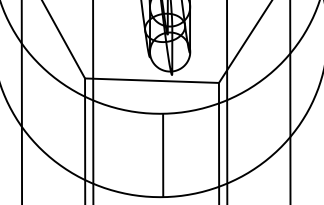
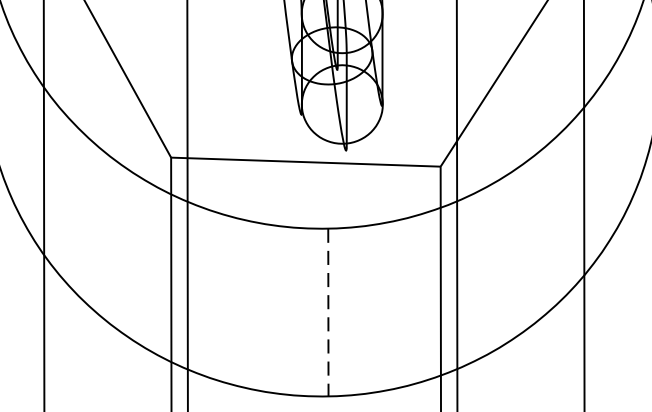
line: (163, 155) -> (329, 312), solid -> dashed

